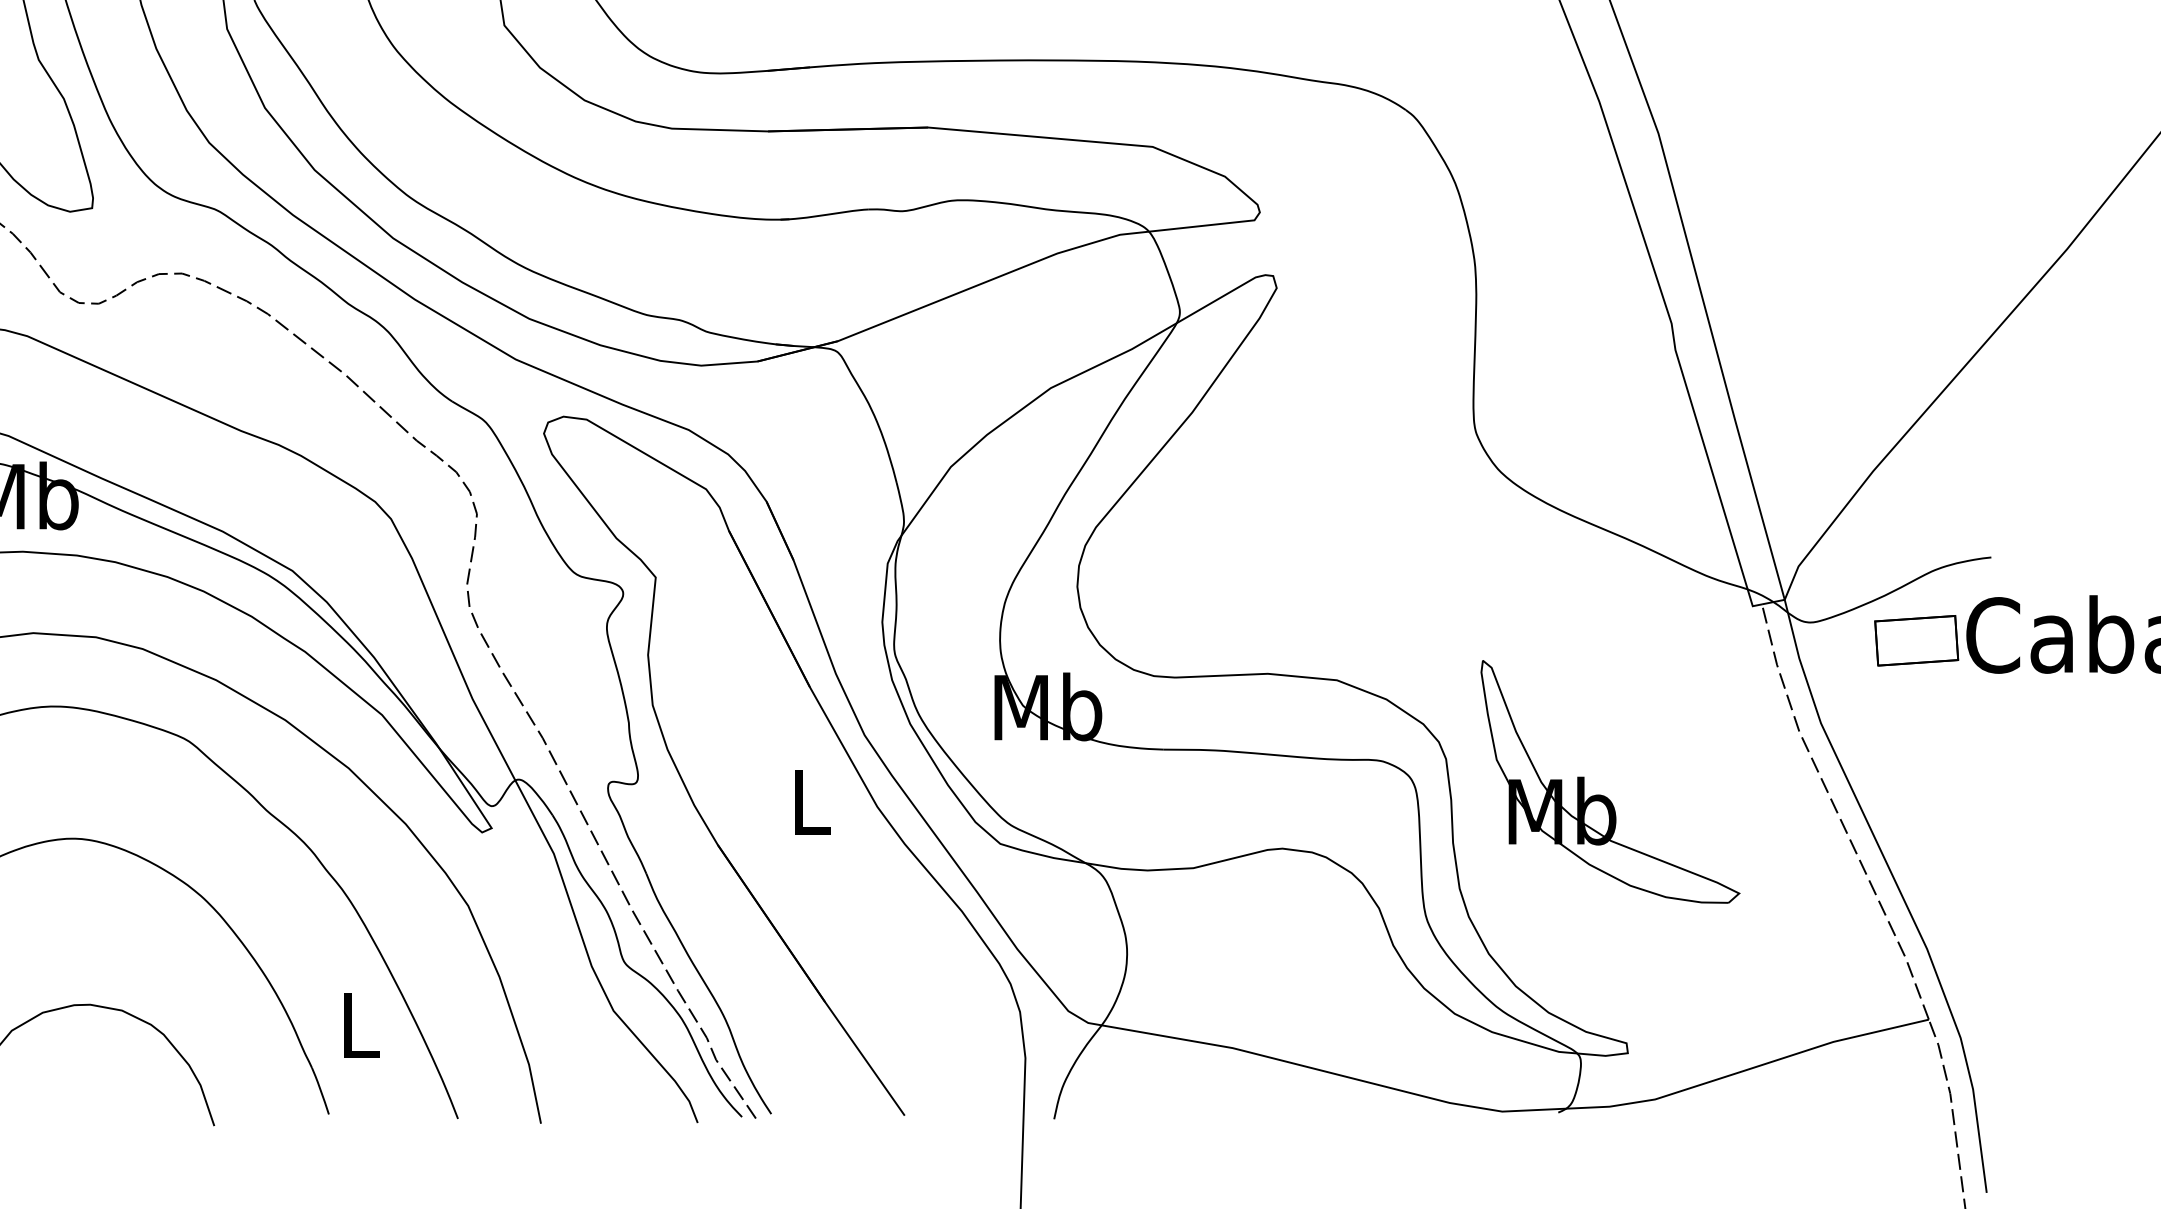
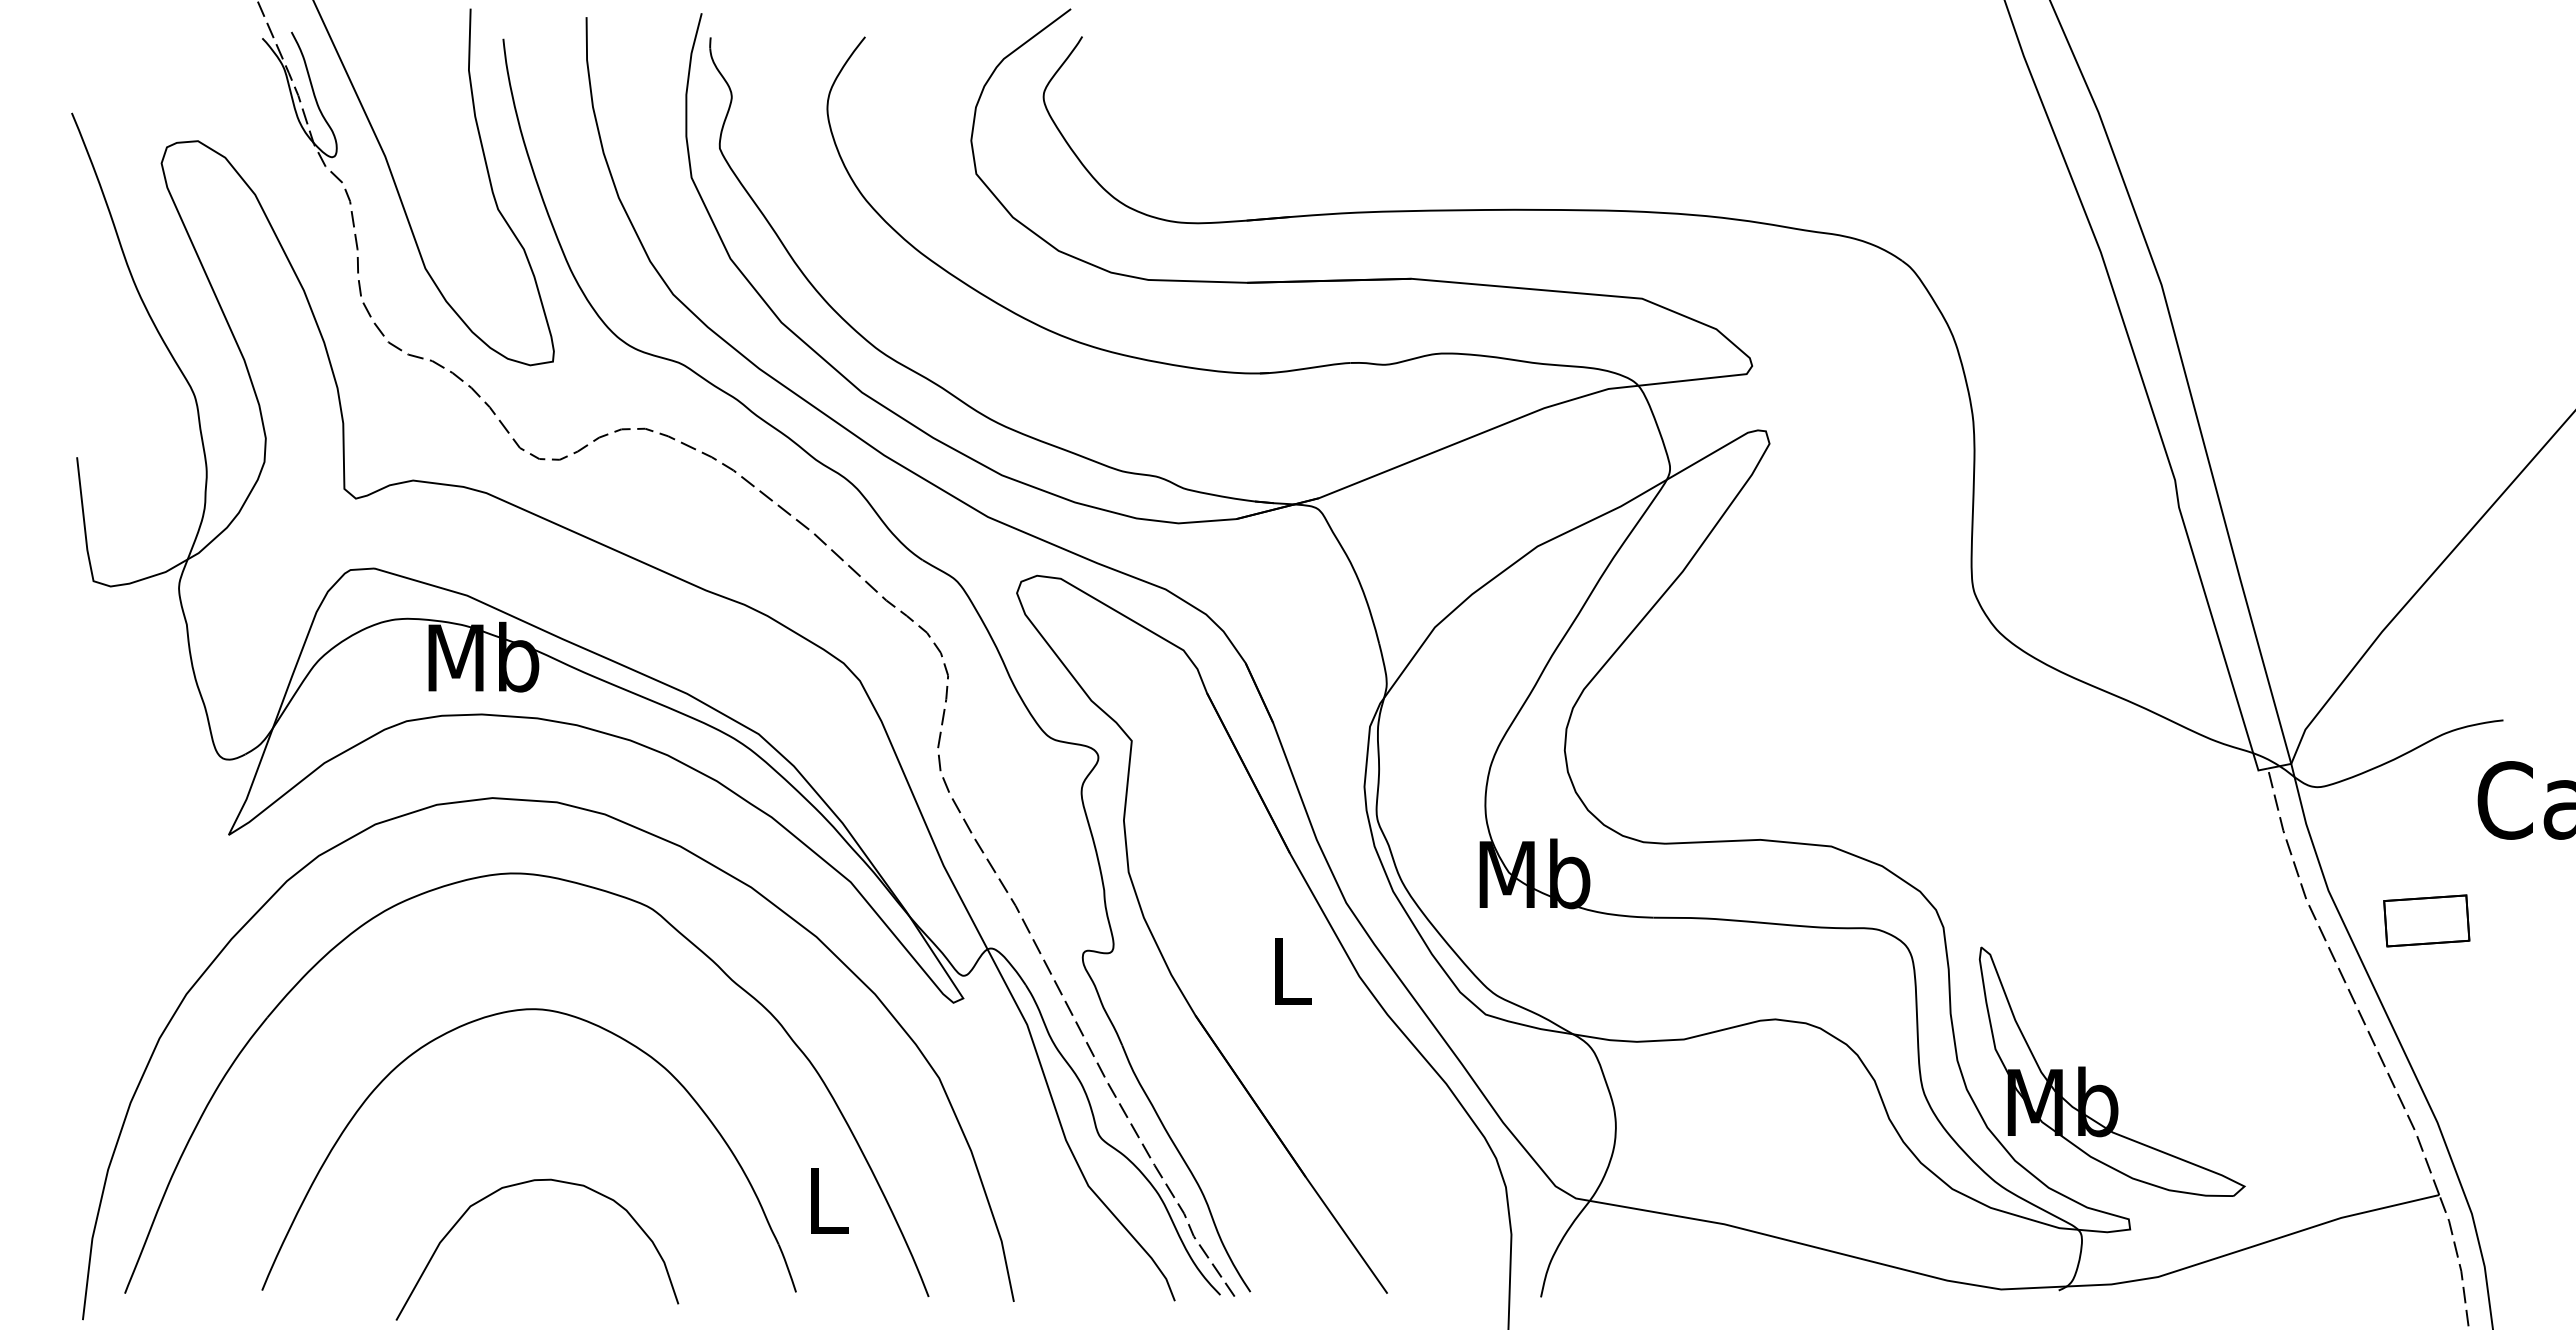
part: (1916, 640) -> (2426, 920), moved
part: (1603, 795) -> (2105, 1085), moved

